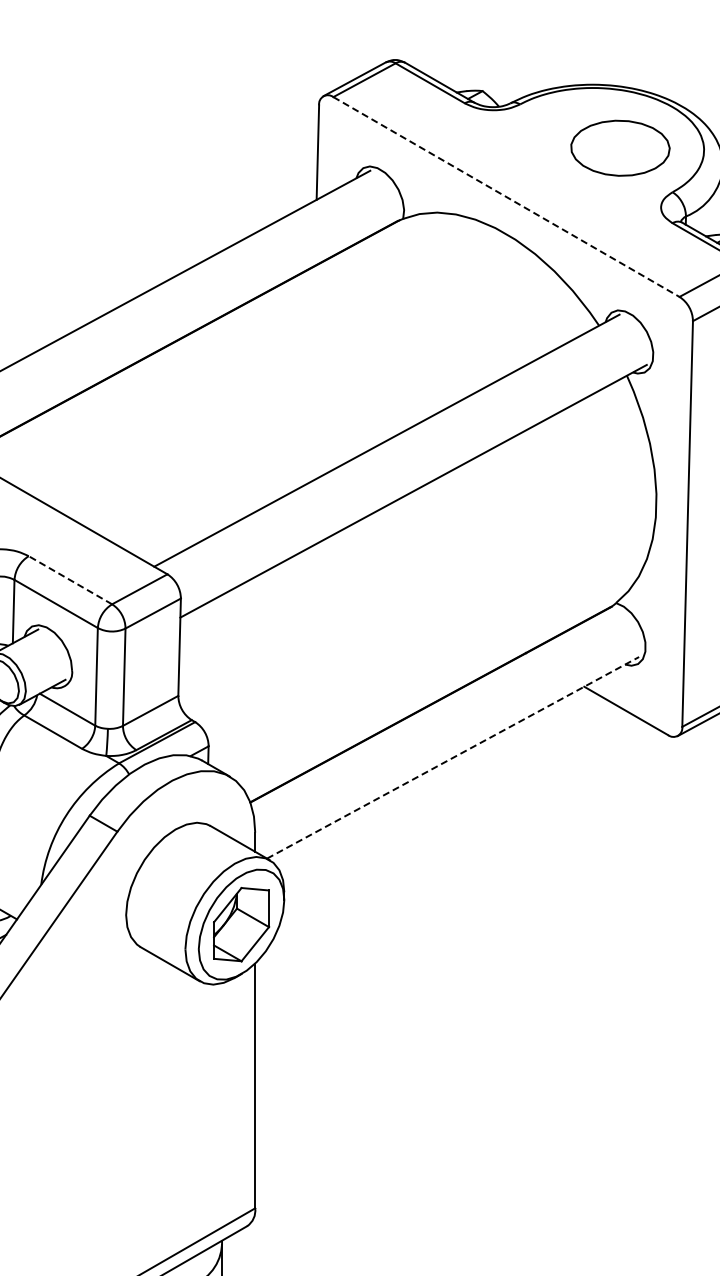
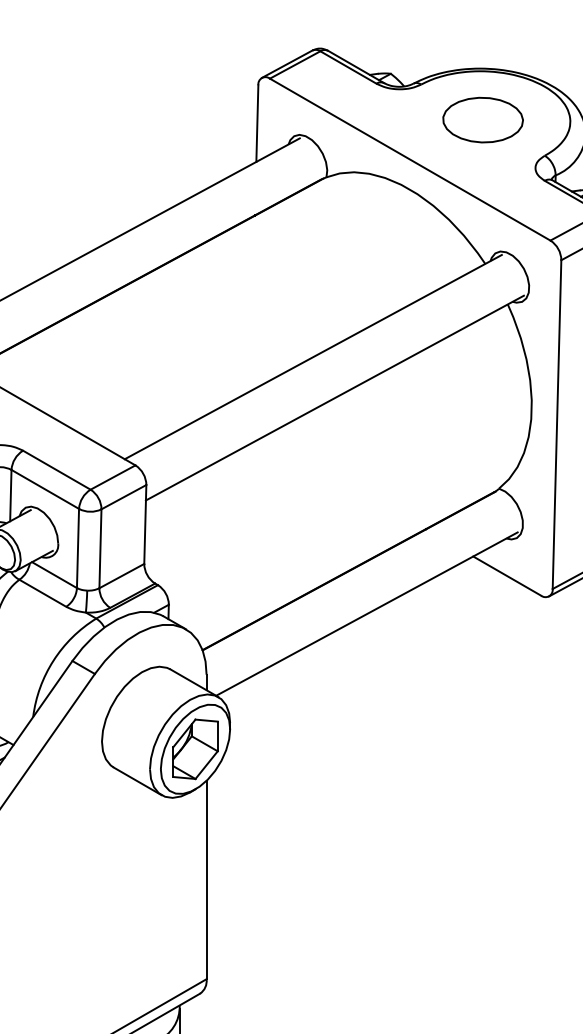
part: (620, 147) -> (483, 119), moved
line: (506, 197) -> (410, 160), dashed -> solid
line: (70, 580) -> (56, 470), dashed -> solid
line: (453, 757) -> (367, 613), dashed -> solid

